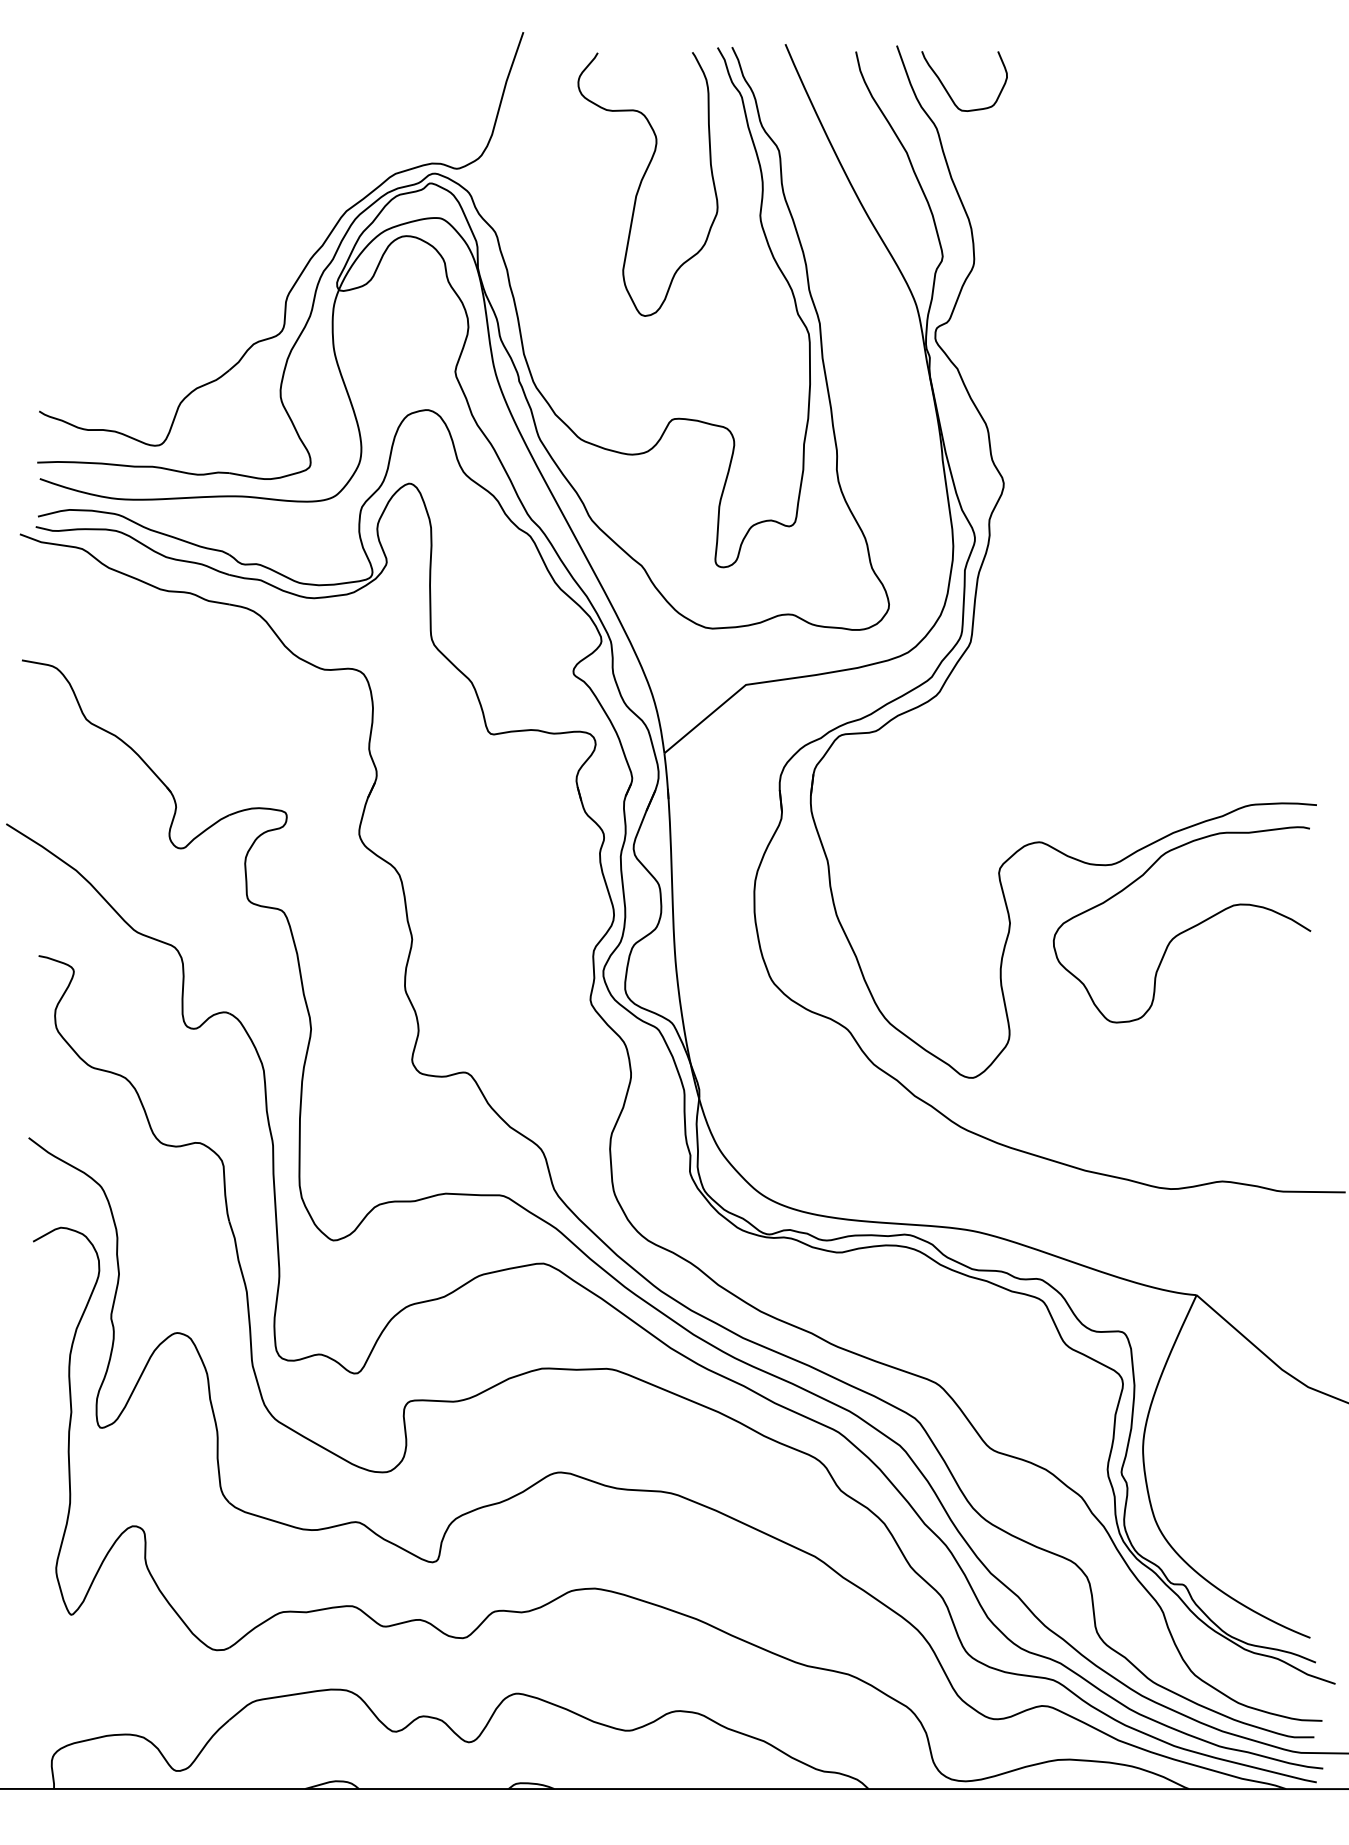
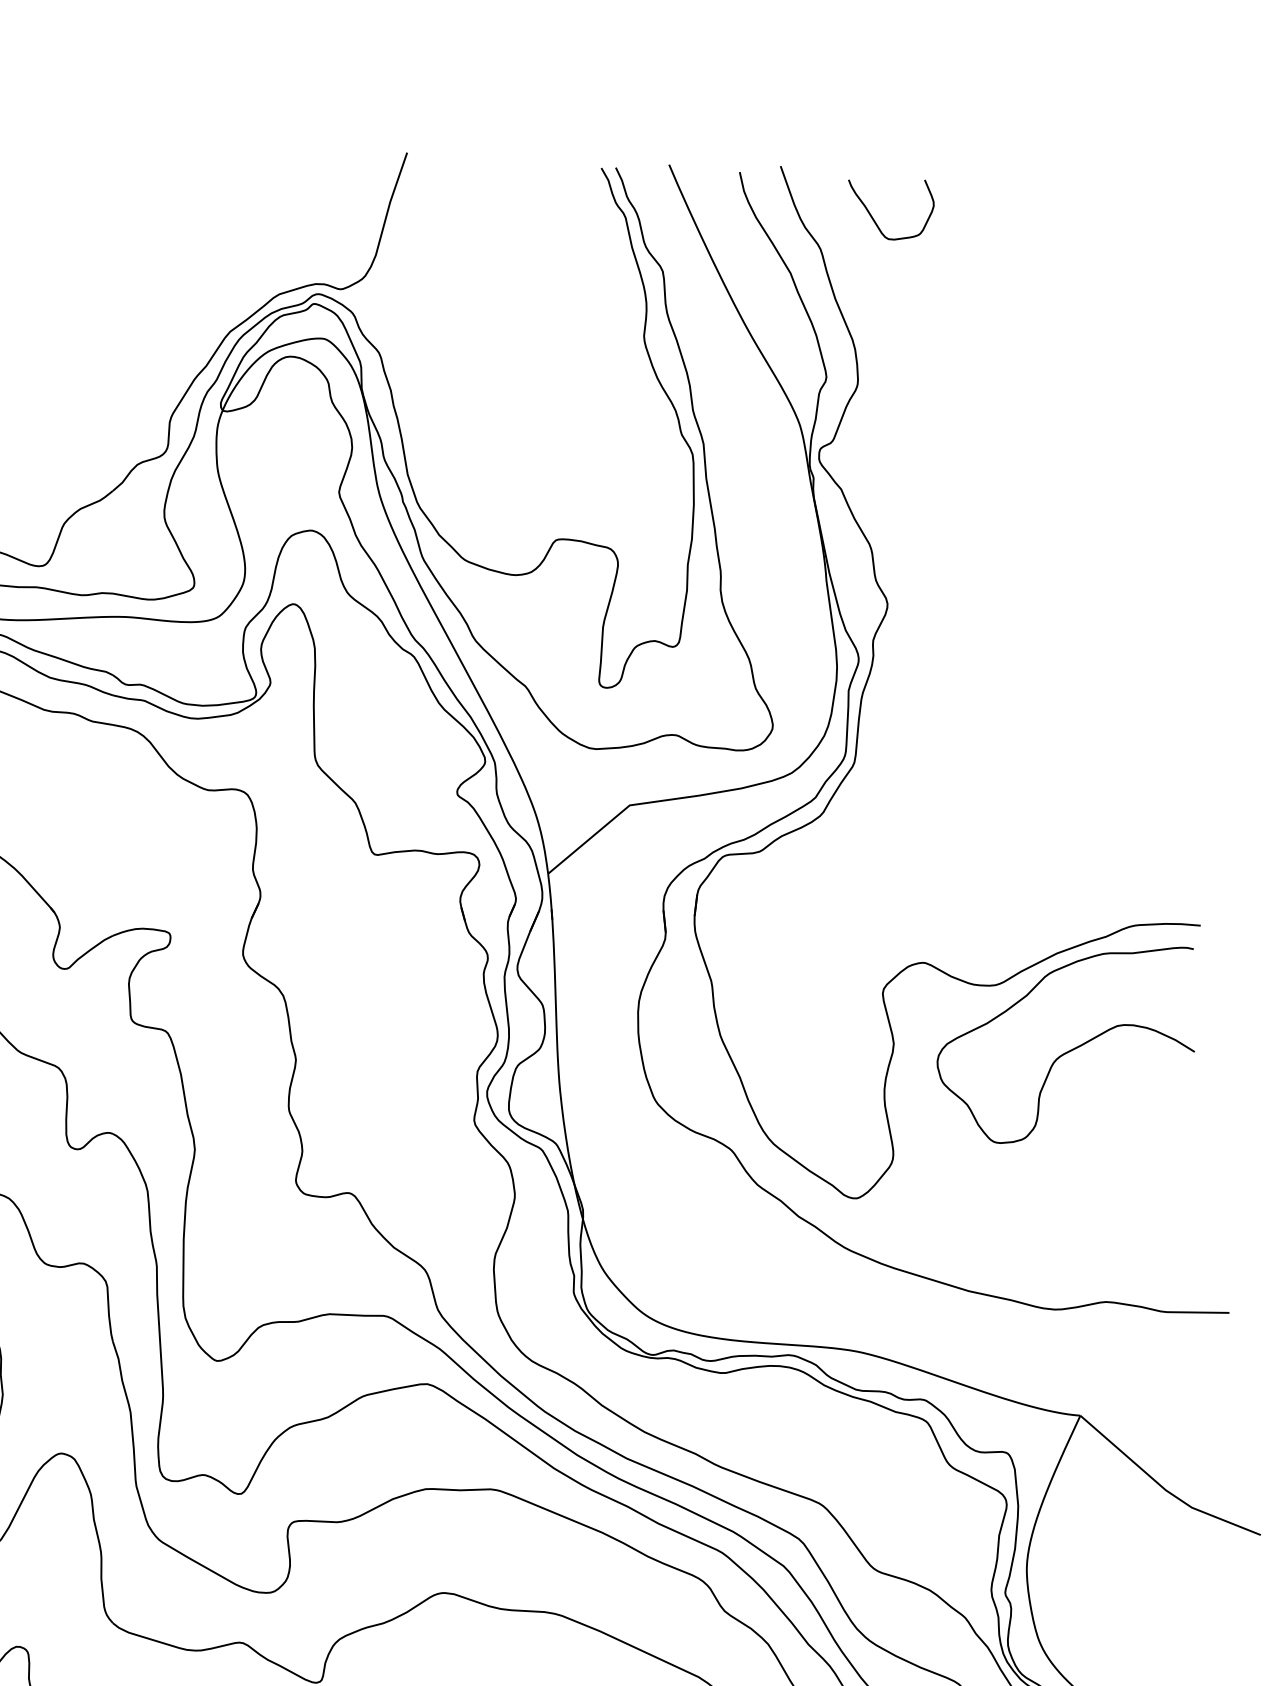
curve: (949, 93) -> (876, 222), moved
curve: (642, 181) -> (526, 302), removed

